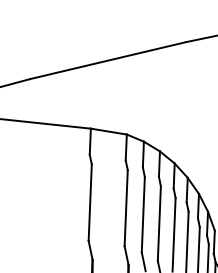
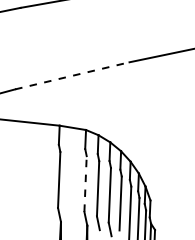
line: (108, 60) -> (72, 75), solid -> dashed
line: (126, 207) -> (85, 183), solid -> dashed

